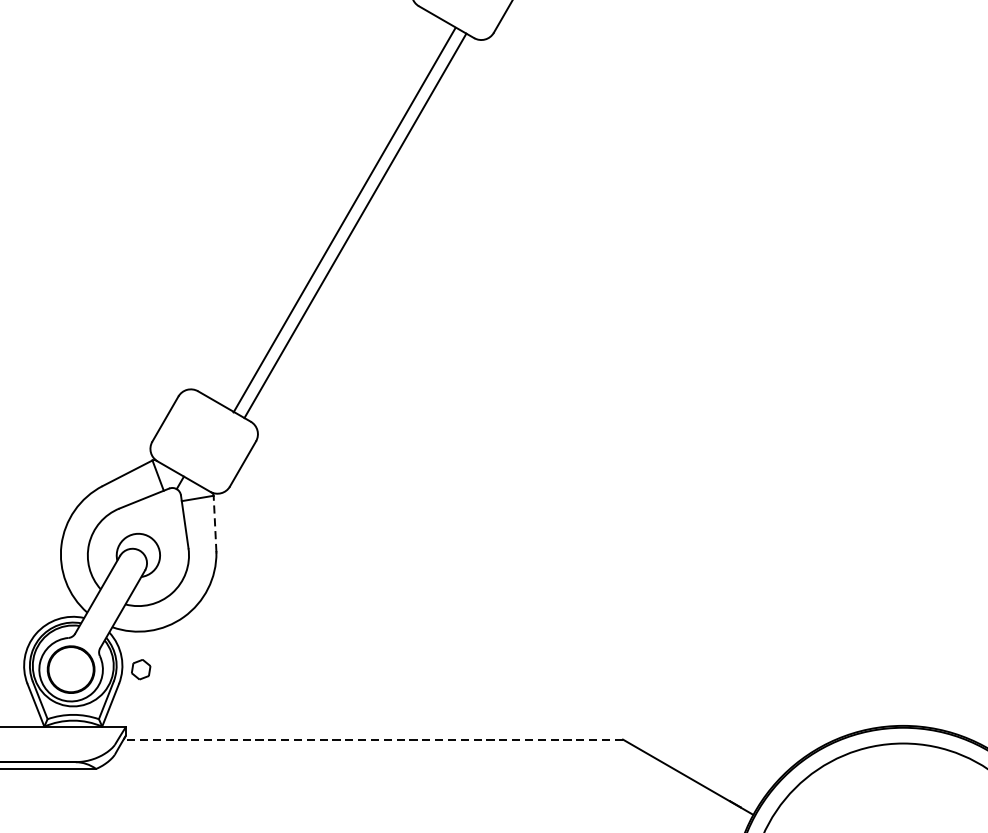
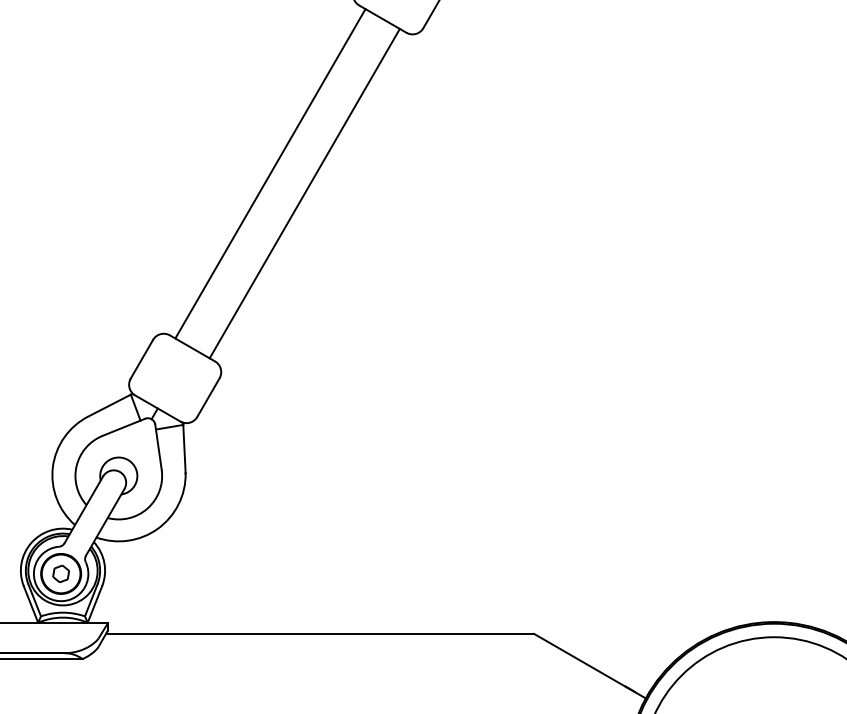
line: (344, 219) -> (270, 173), moved
line: (215, 523) -> (184, 448), dashed -> solid
part: (140, 669) -> (60, 573), moved
line: (373, 739) -> (320, 633), dashed -> solid

